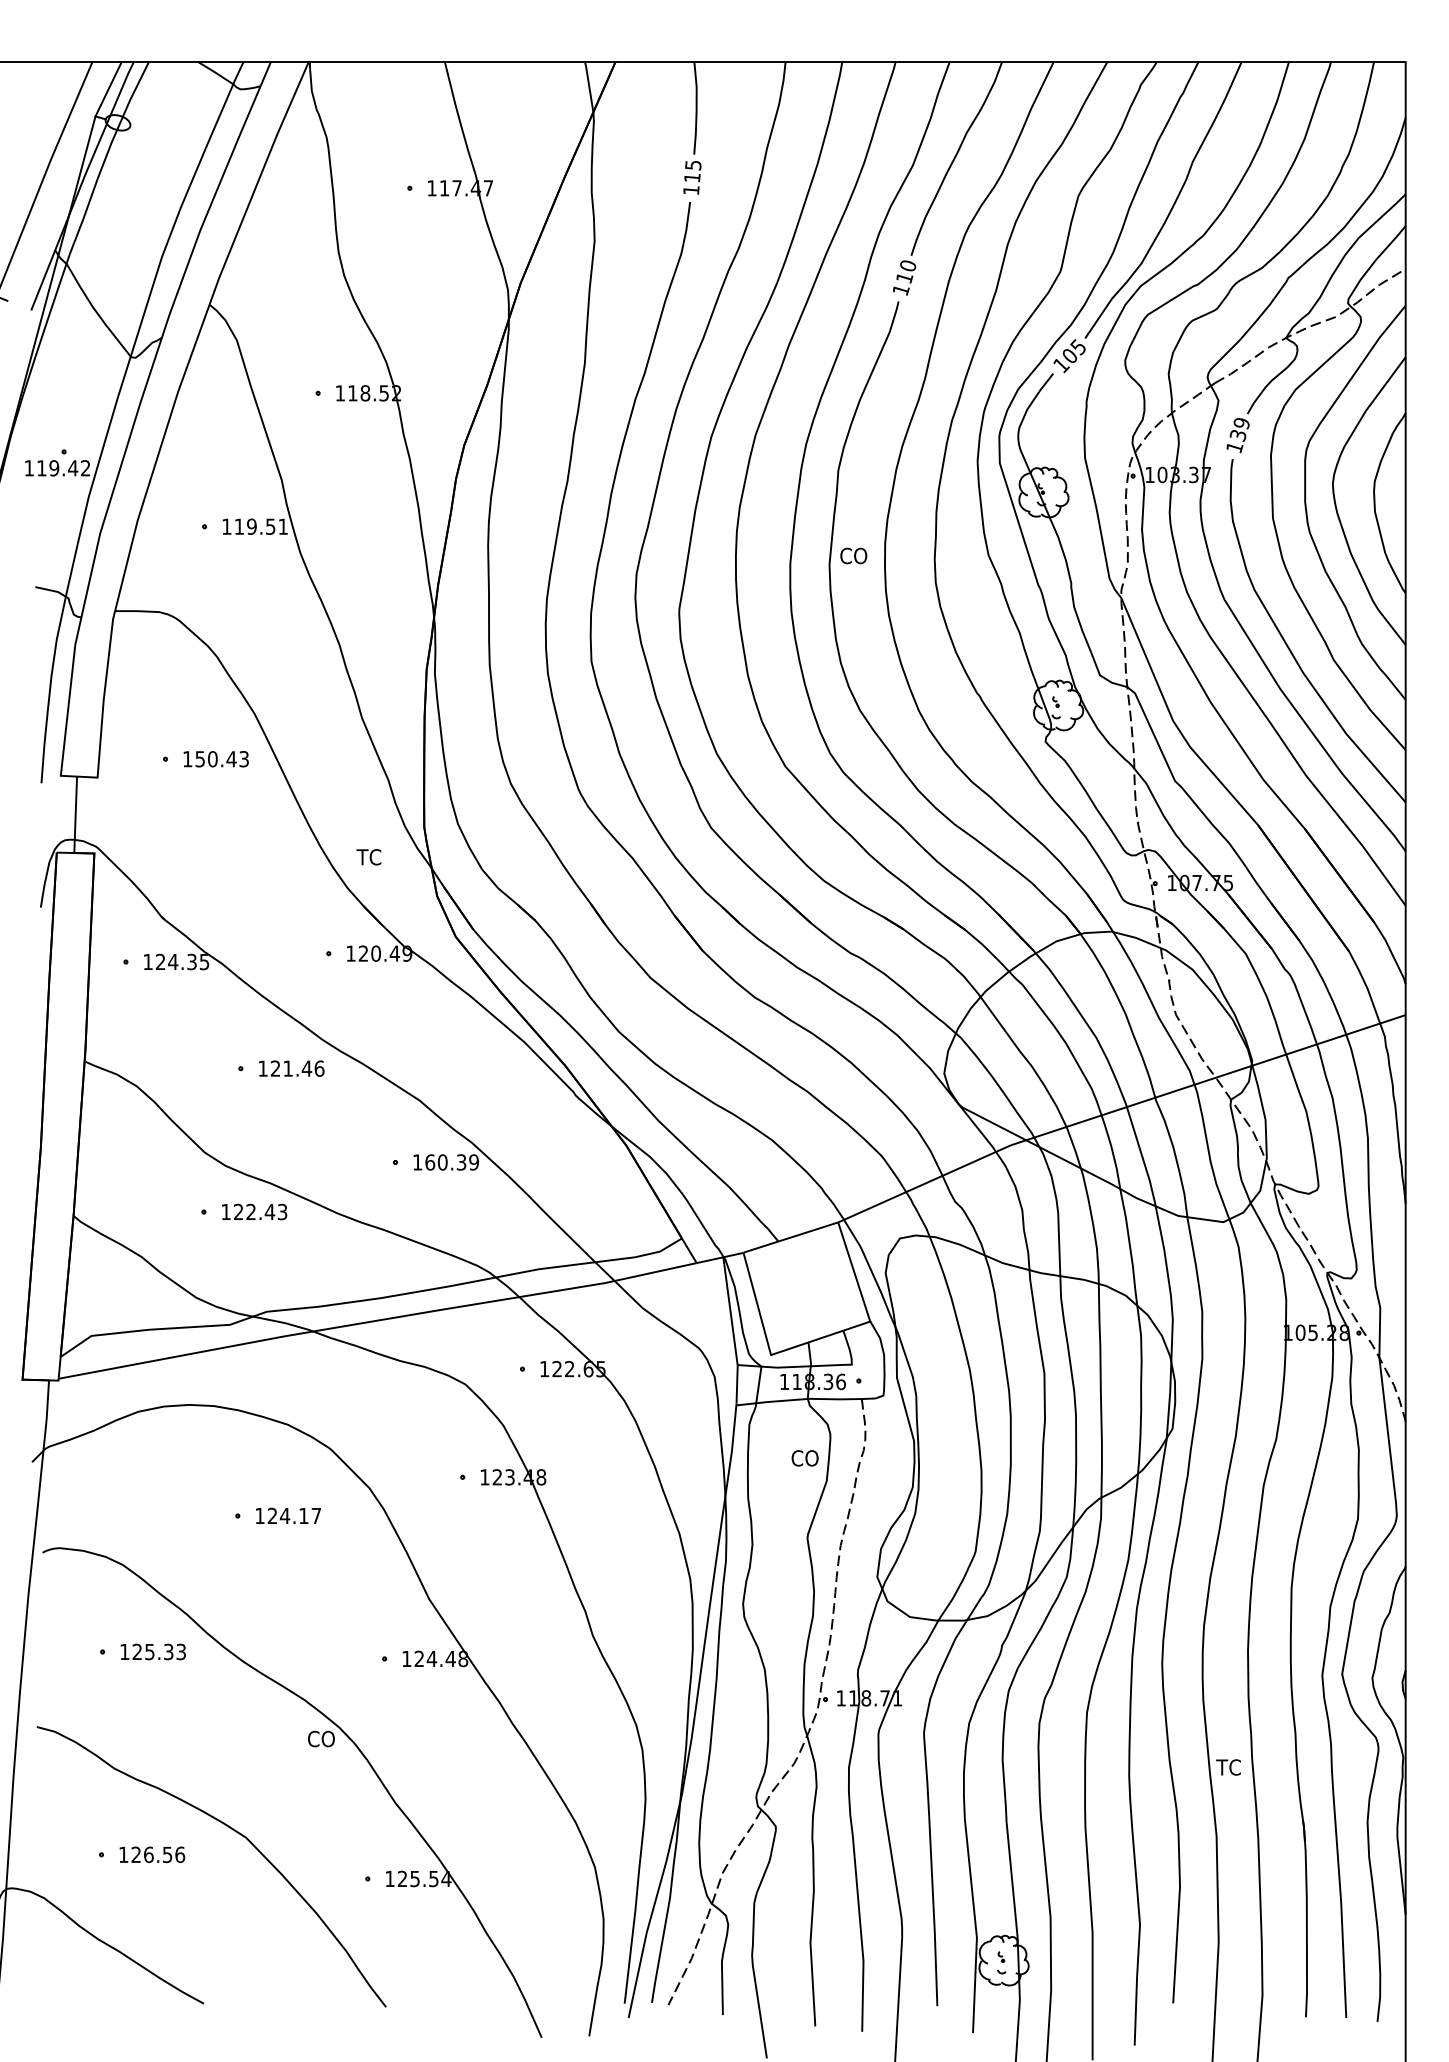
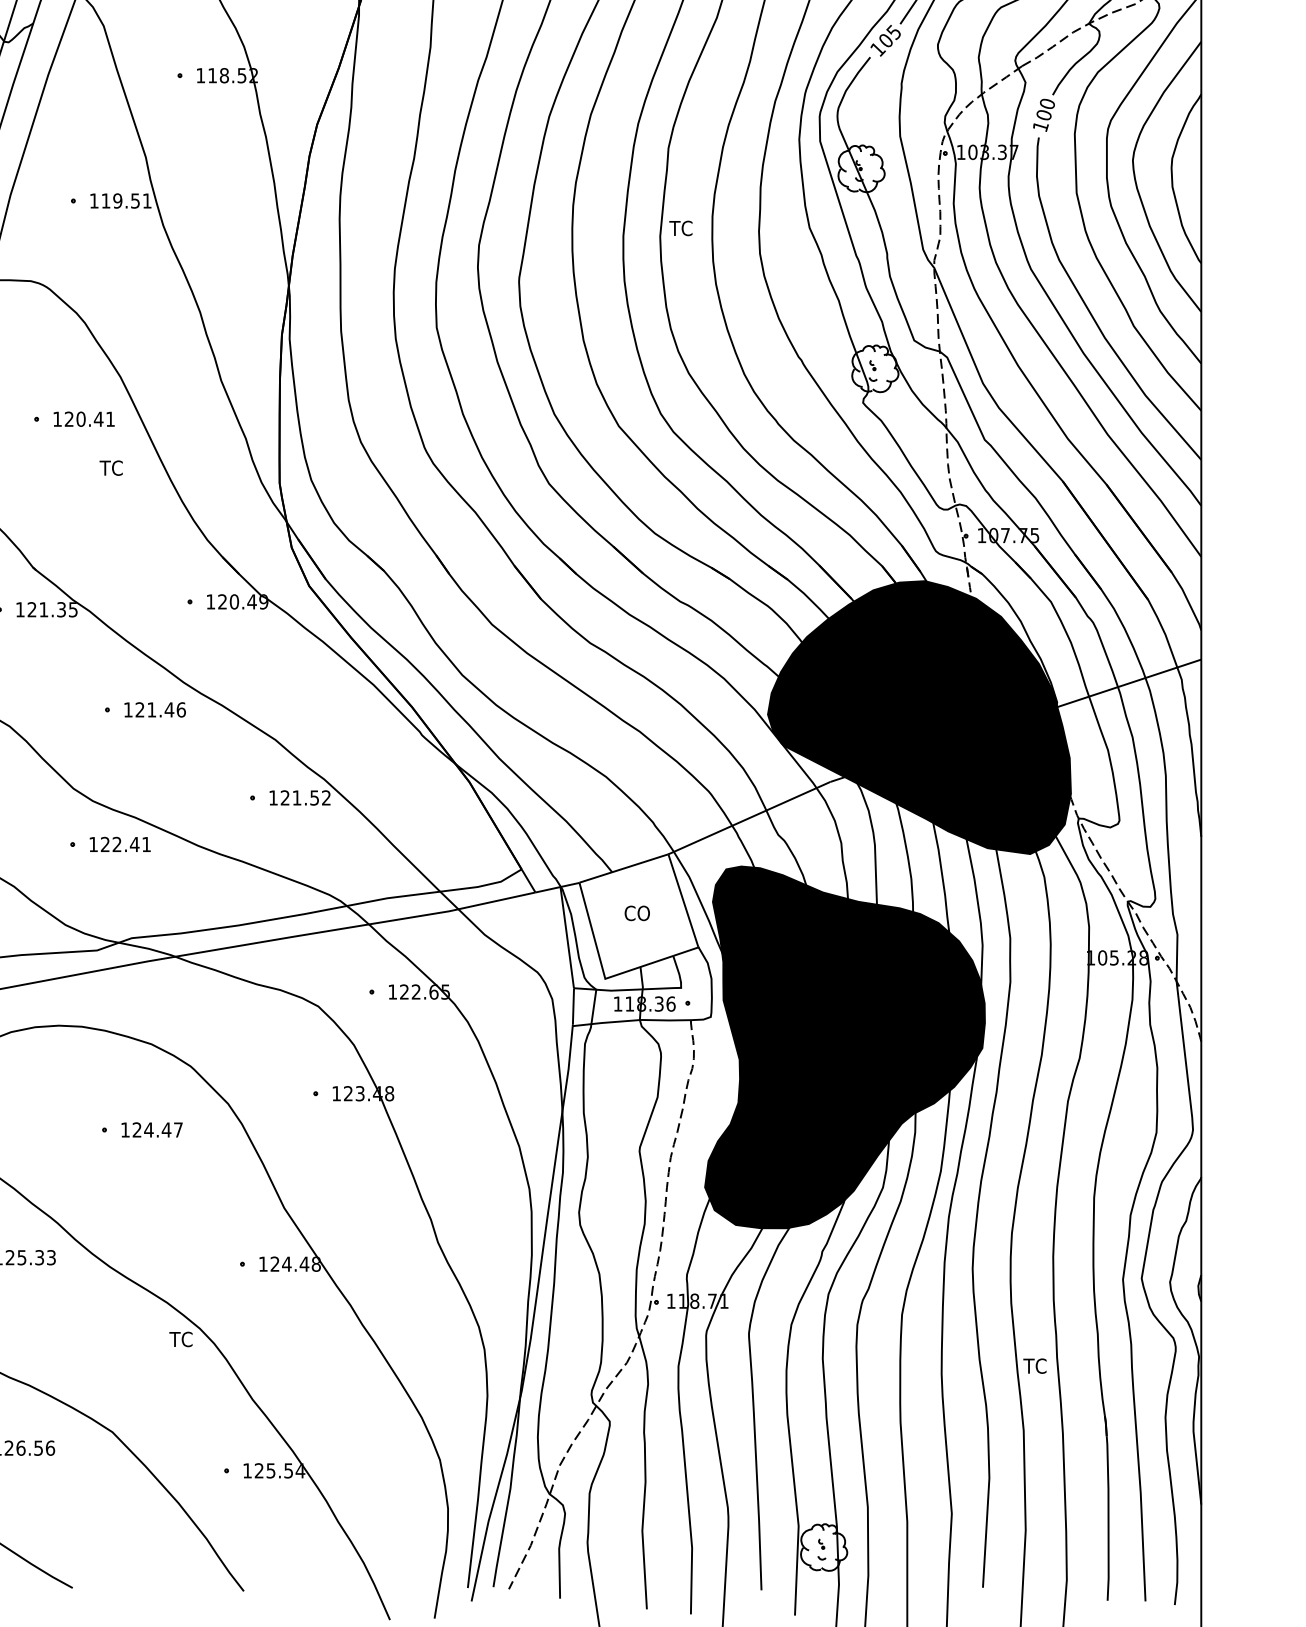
text: (1239, 429) -> (1045, 109), 139 -> 100
text: (853, 555) -> (682, 227), CO -> TC
text: (221, 759) -> (89, 419), 150.43 -> 120.41
text: (368, 857) -> (110, 468), moved
text: (173, 961) -> (44, 609), 124.35 -> 121.35
fill: (1105, 1076) -> (919, 717), added
text: (451, 1162) -> (305, 798), 160.39 -> 121.52
text: (282, 1211) -> (146, 844), 122.43 -> 122.41
fill: (1026, 1427) -> (845, 1046), added
text: (804, 1458) -> (636, 913), moved
text: (303, 1515) -> (166, 1129), 124.17 -> 124.47
text: (320, 1738) -> (182, 1338), CO -> TC

